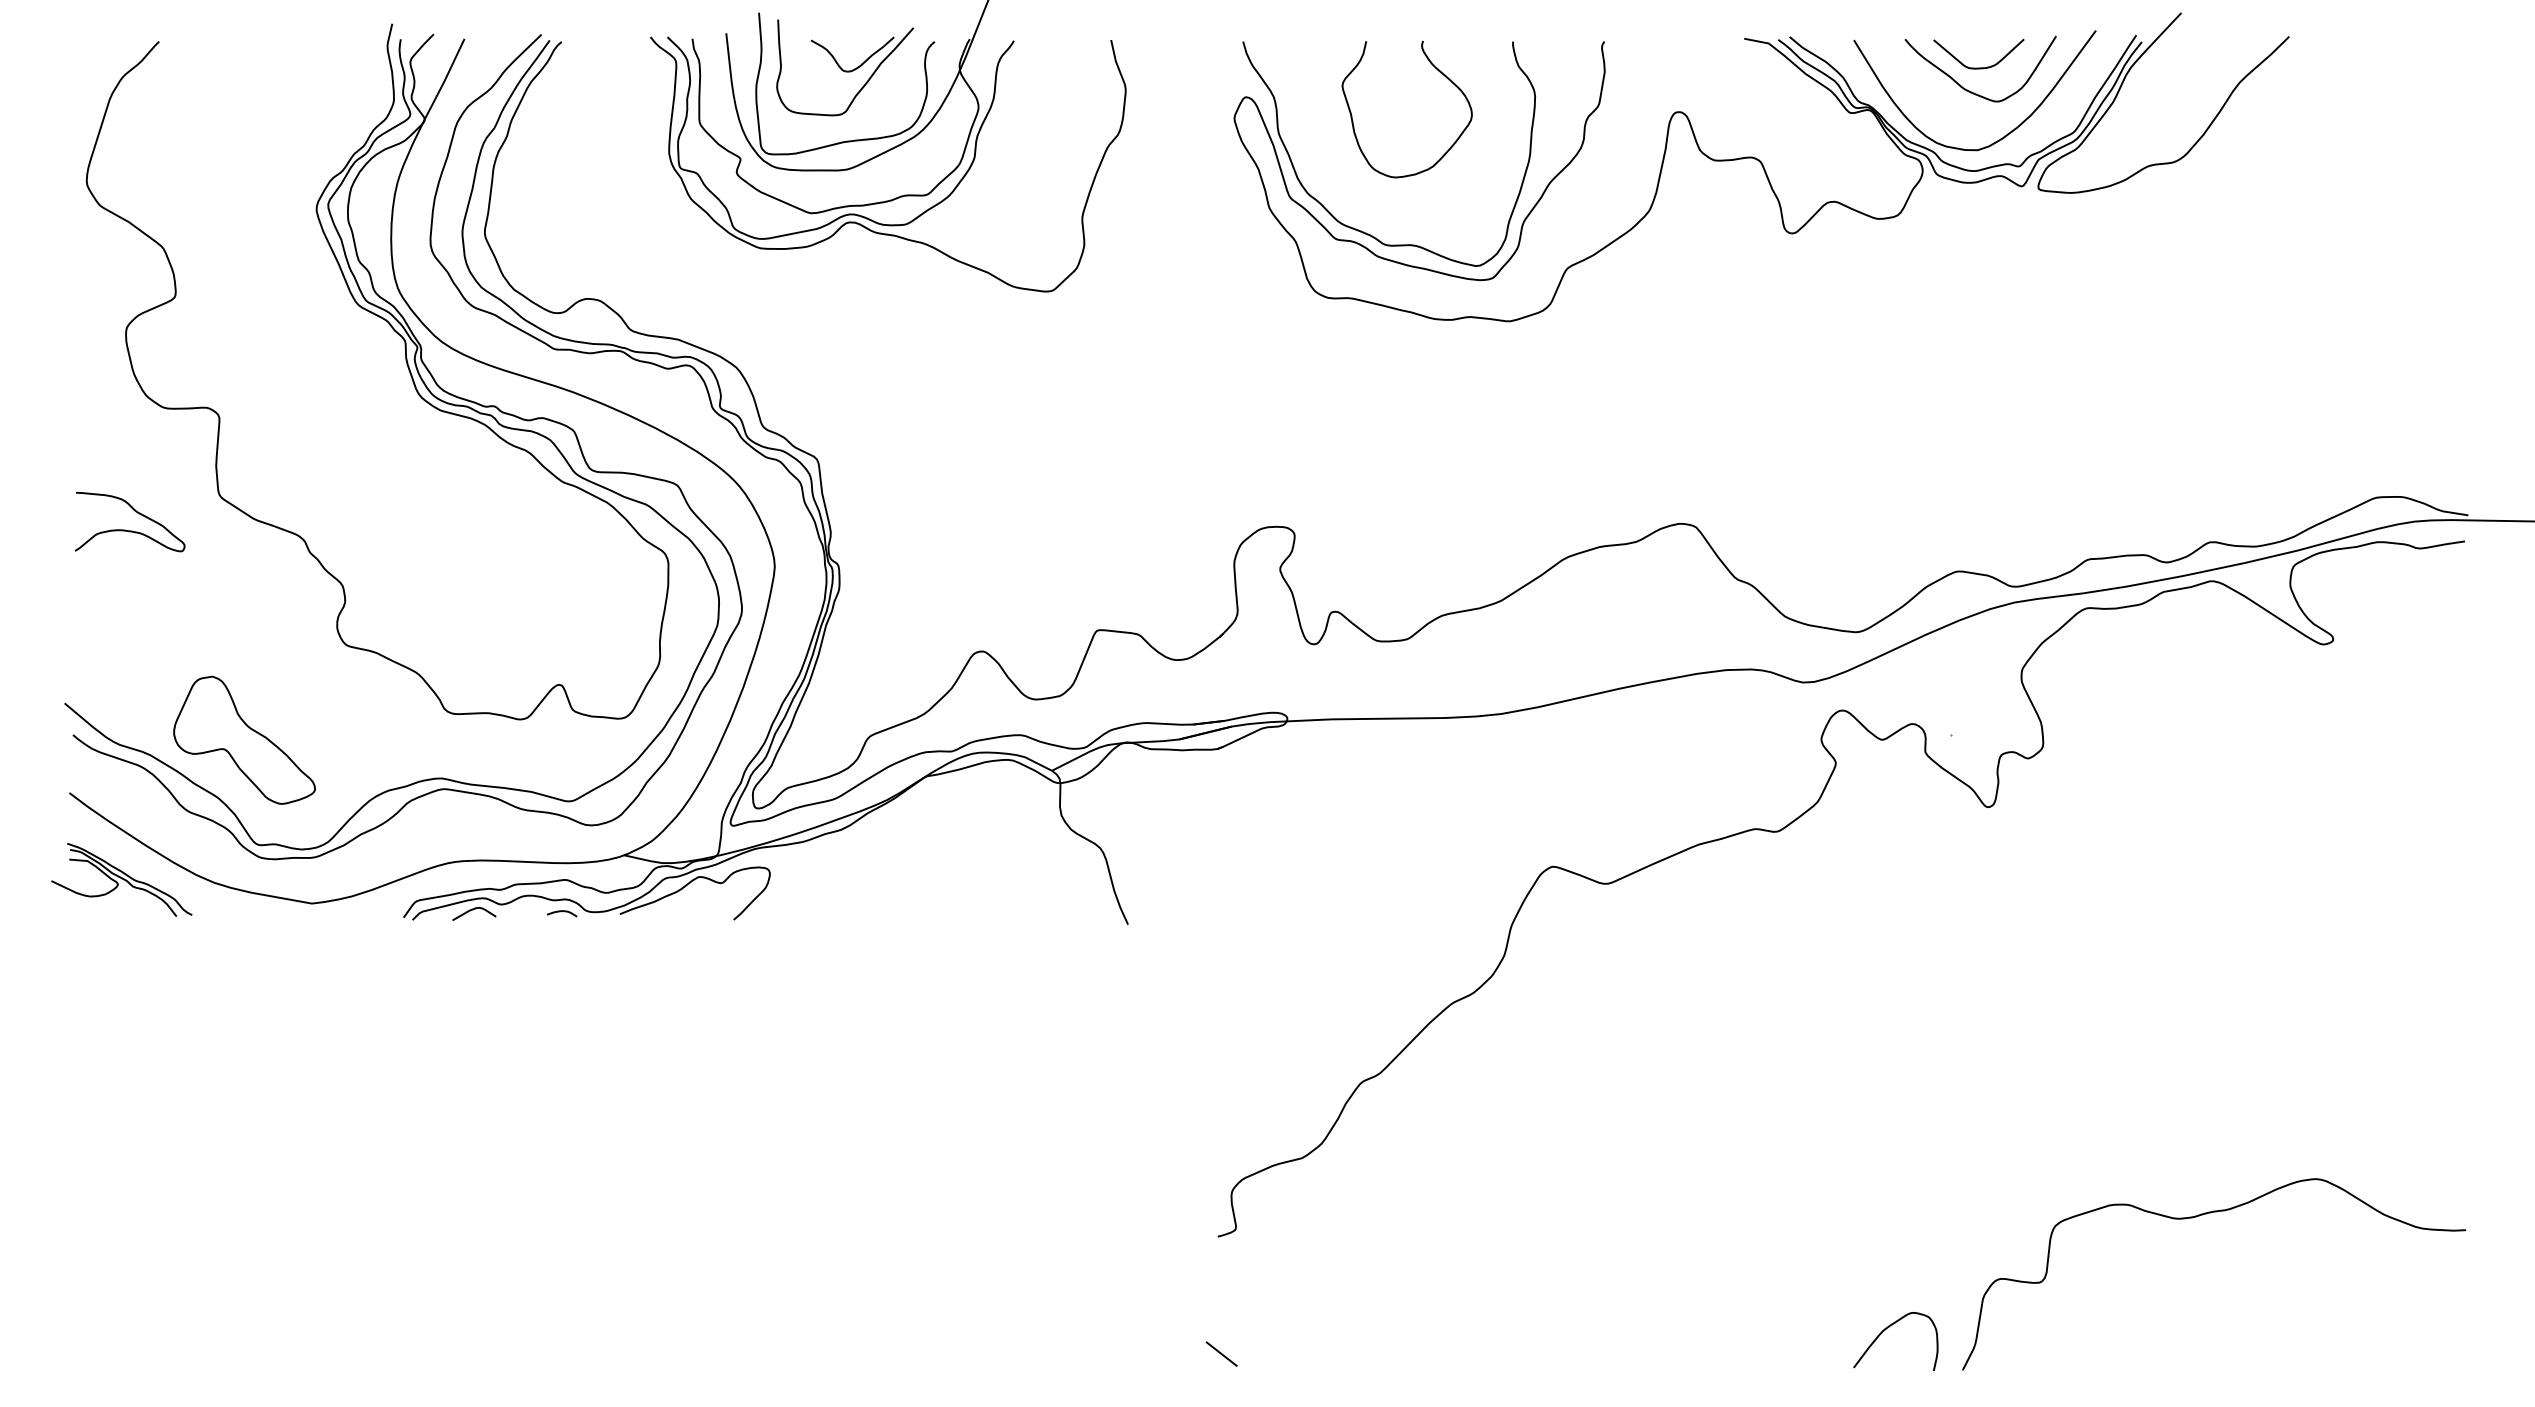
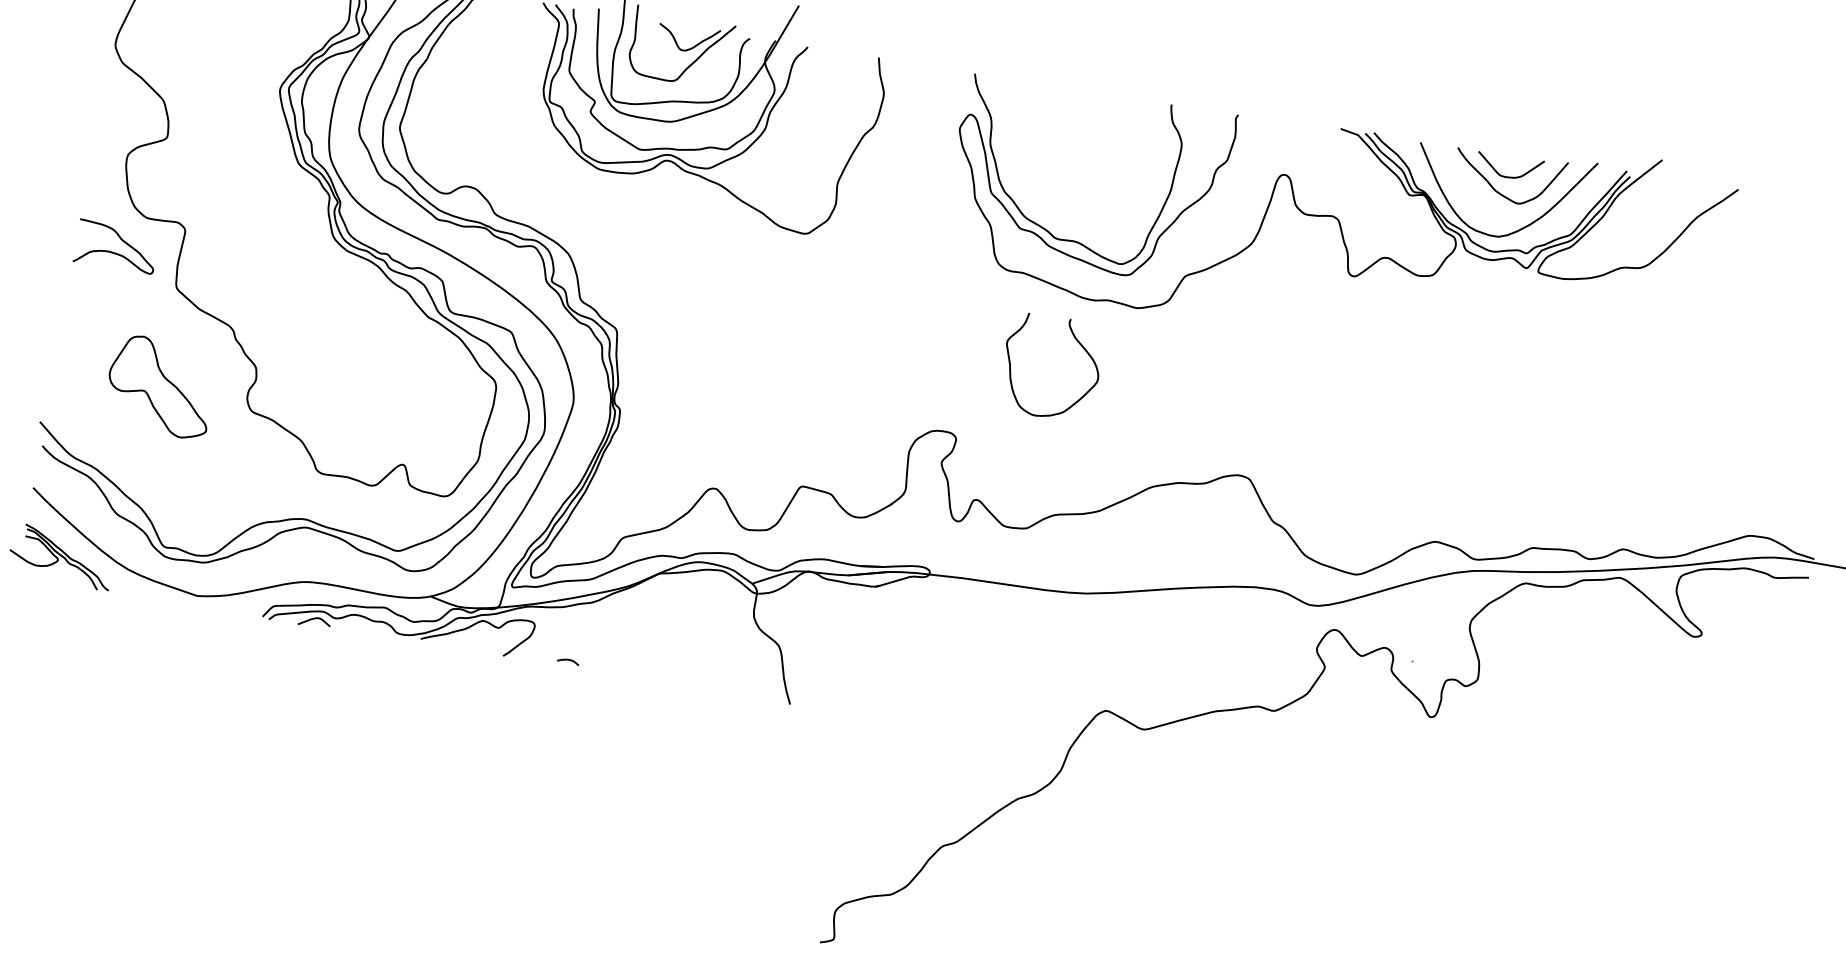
curve: (1440, 73) -> (1079, 344), moved
curve: (126, 529) -> (112, 251), moved
part: (244, 739) -> (160, 386), moved
curve: (562, 912) -> (568, 660), moved

